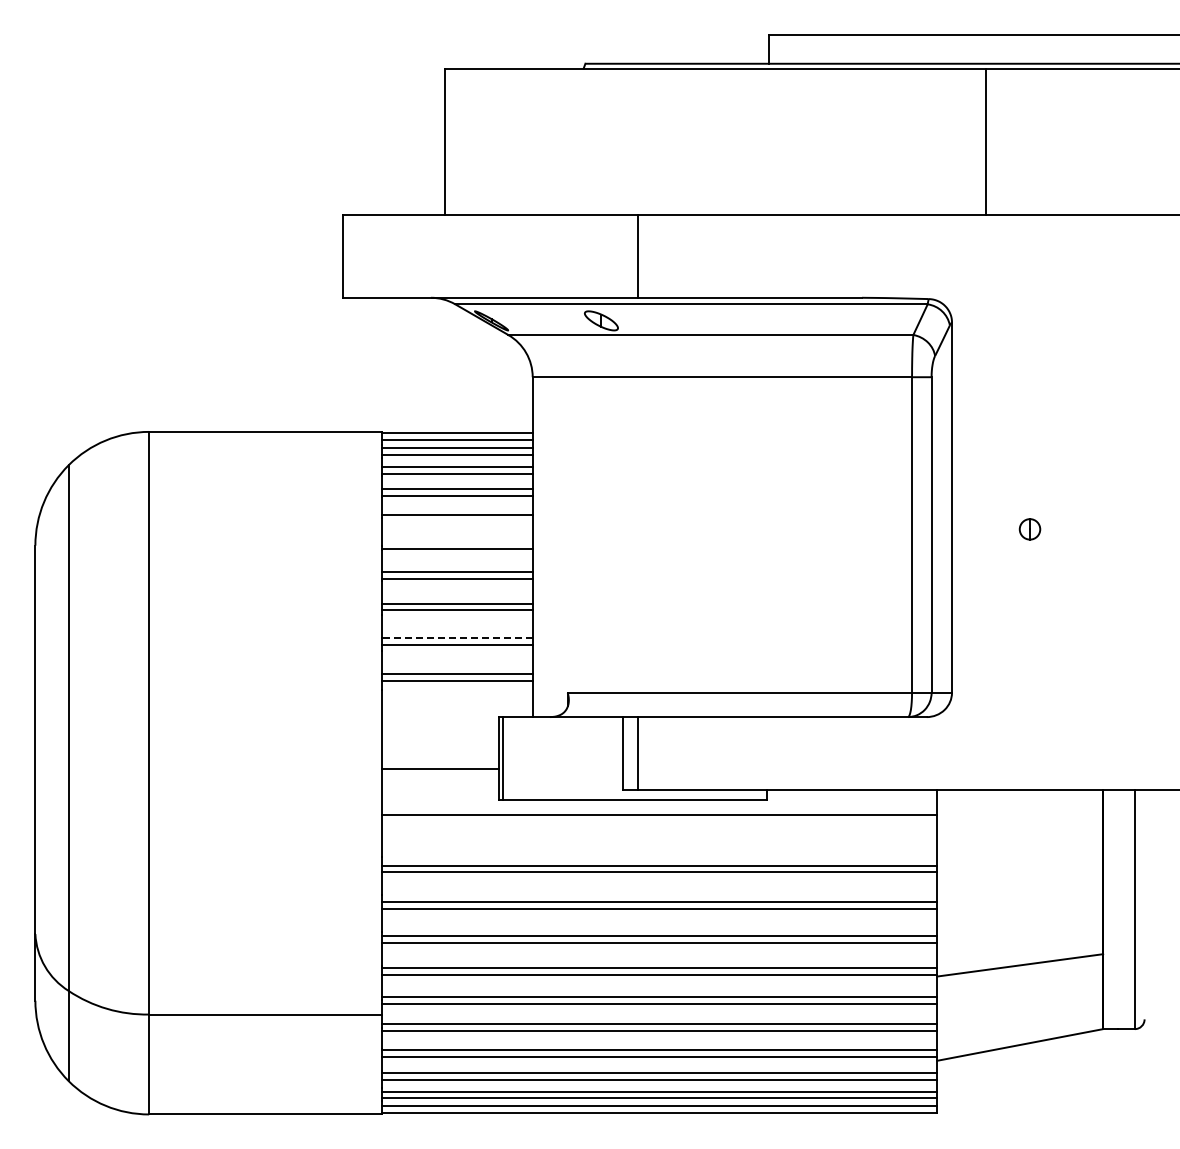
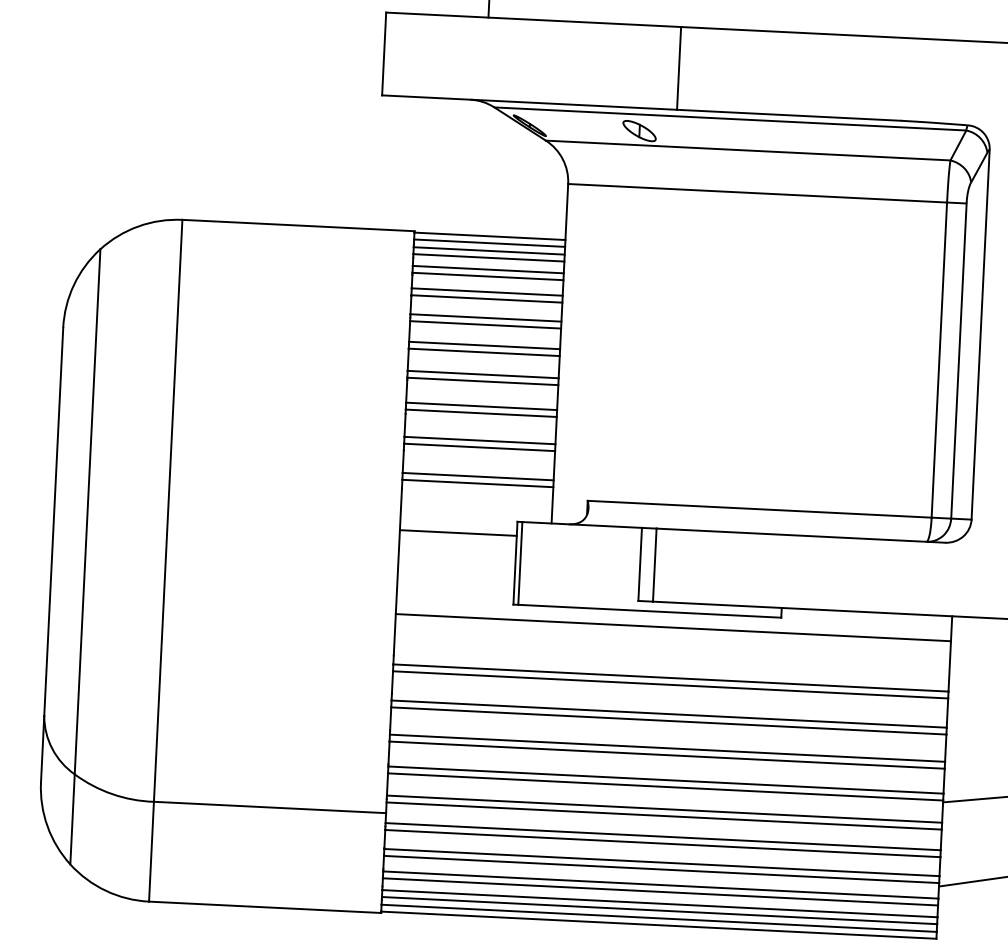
line: (456, 521) -> (485, 324), added
line: (456, 542) -> (483, 345), added
line: (457, 637) -> (480, 440), dashed -> solid
line: (439, 769) -> (457, 533), moved

